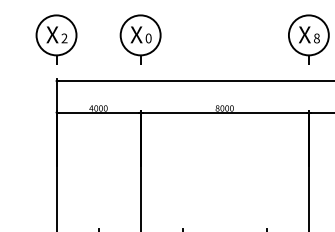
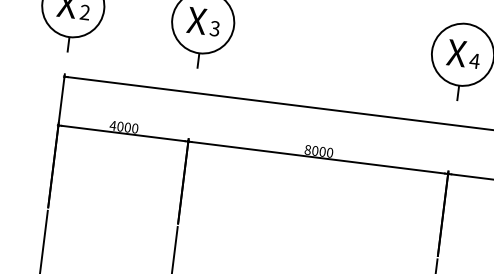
text: (148, 38) -> (214, 28), 0 -> 3
text: (316, 38) -> (474, 61), 8 -> 4

